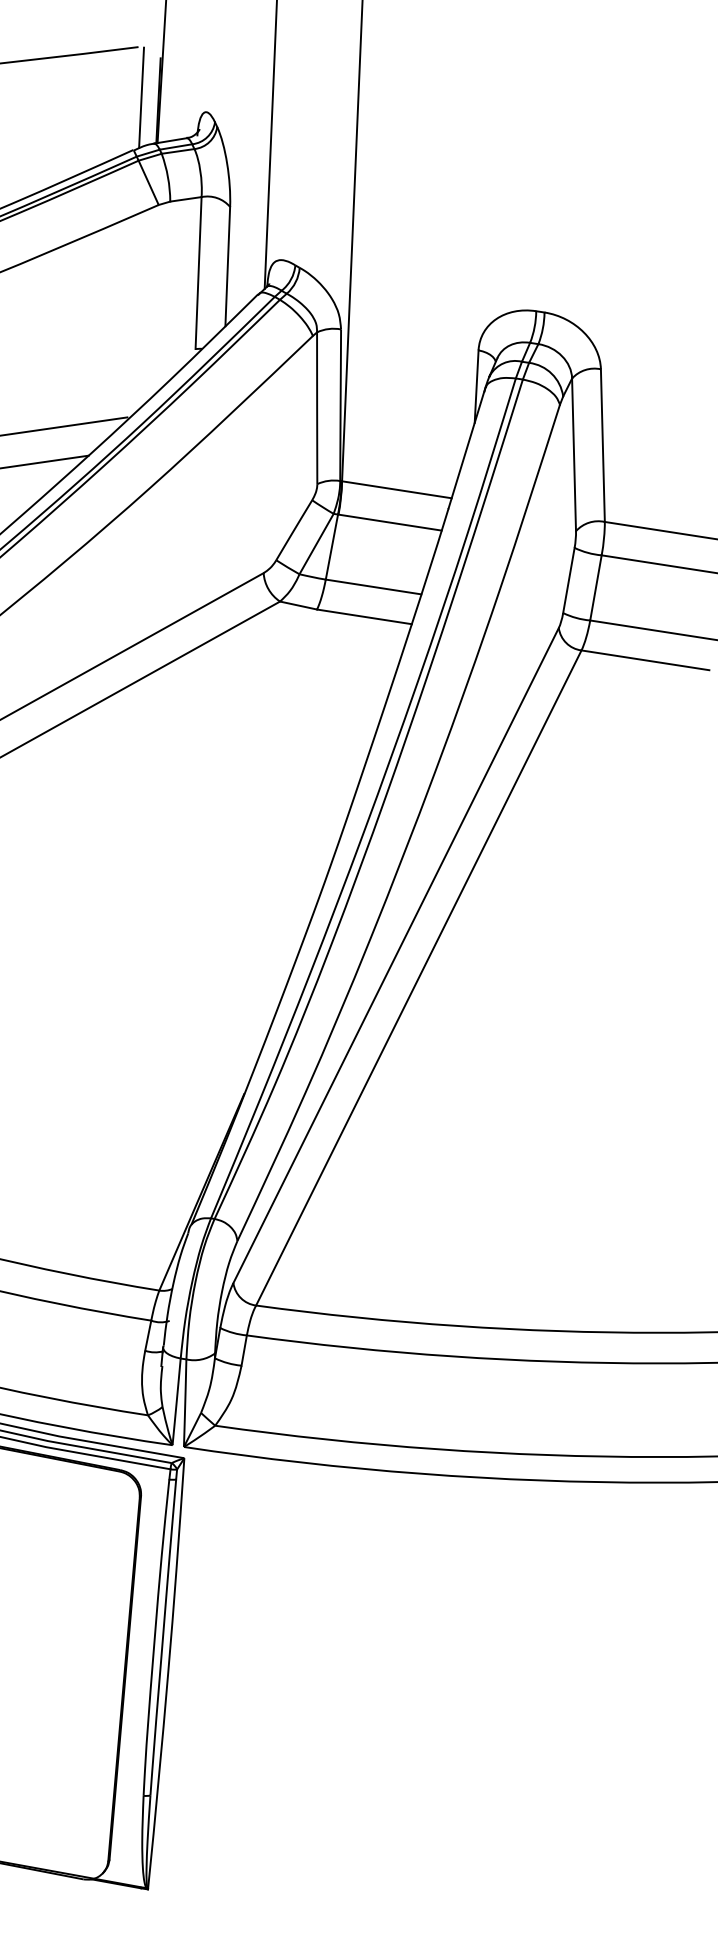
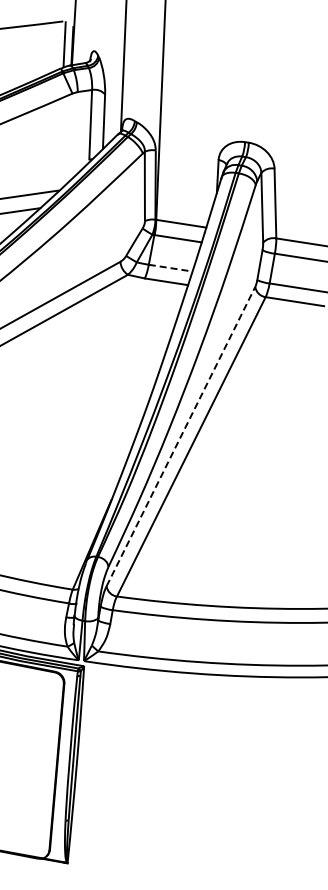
line: (375, 587) -> (171, 268), solid -> dashed
line: (397, 955) -> (181, 436), solid -> dashed

